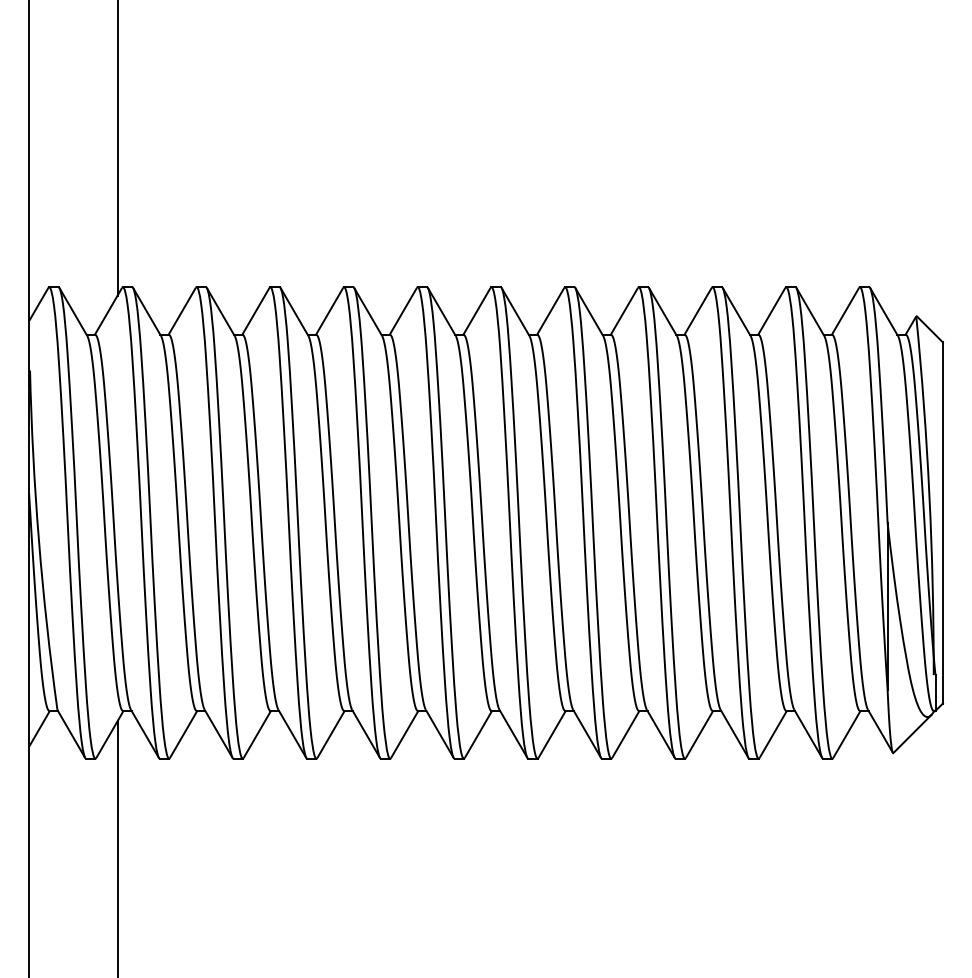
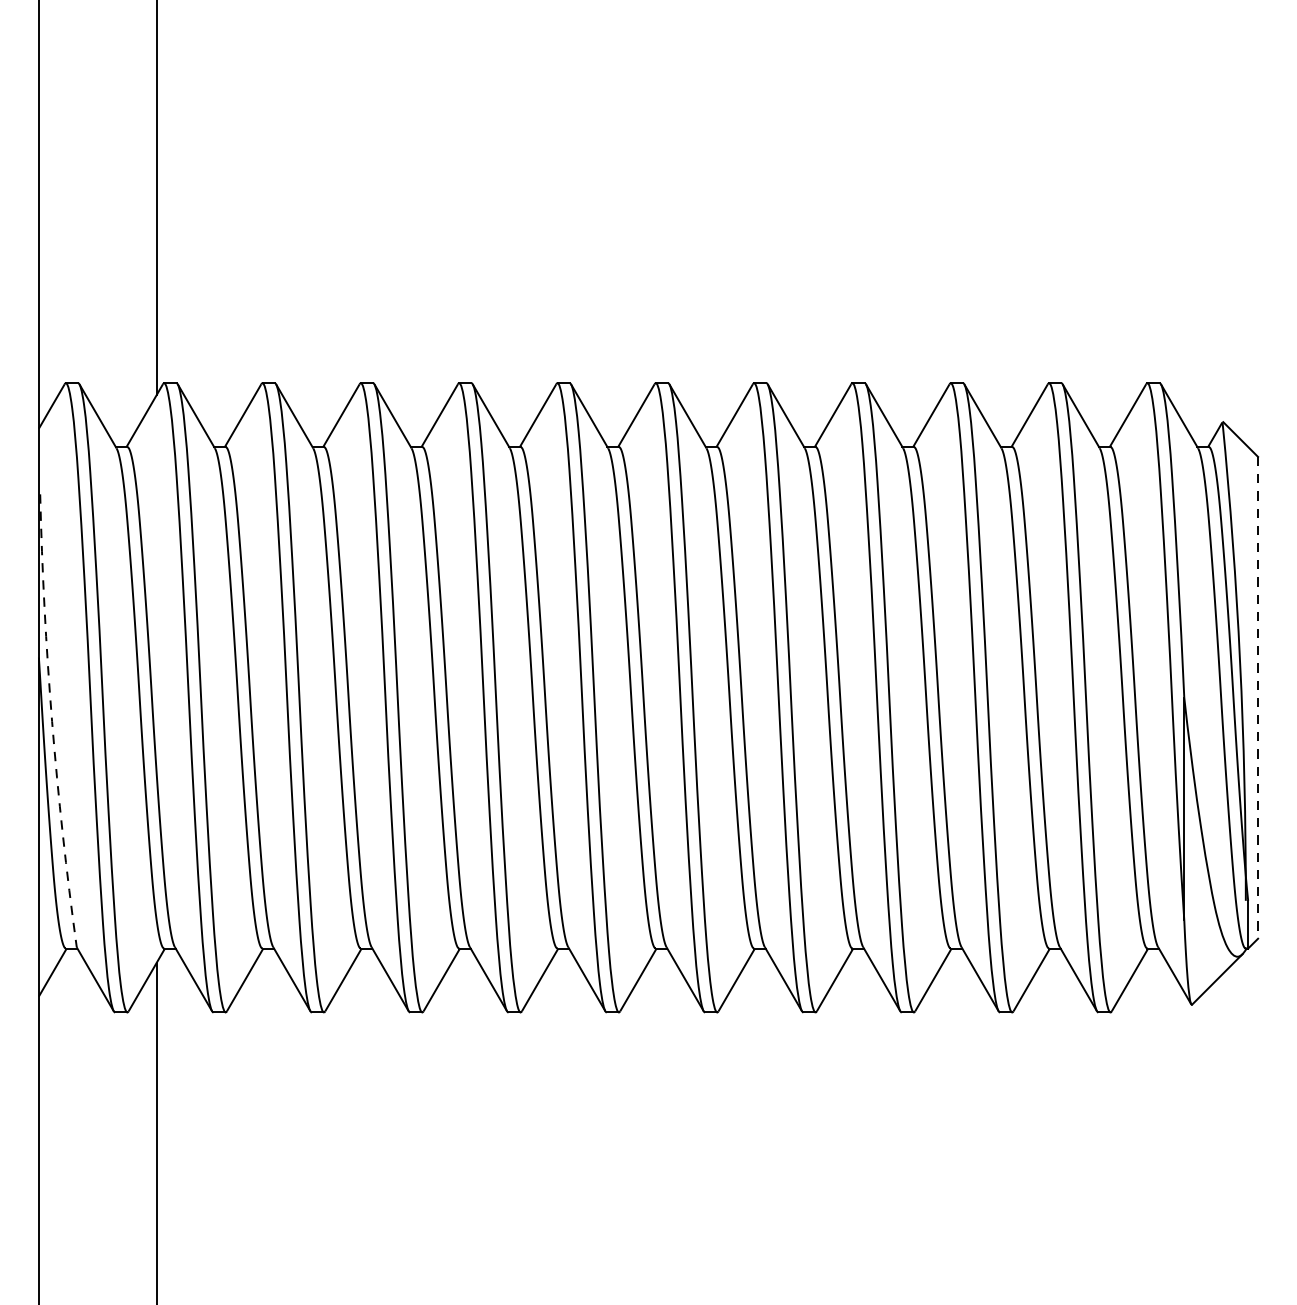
line: (942, 522) -> (1257, 697), solid -> dashed
arc: (38, 540) -> (51, 721), solid -> dashed

